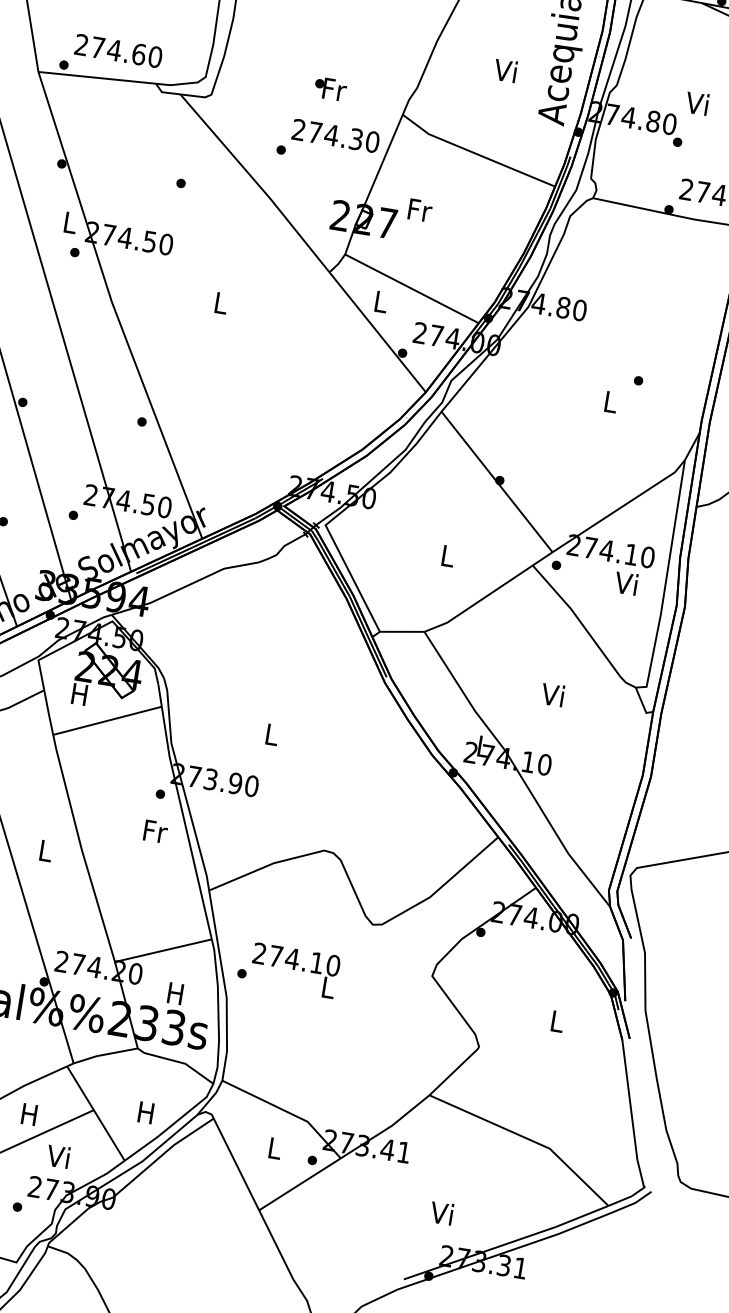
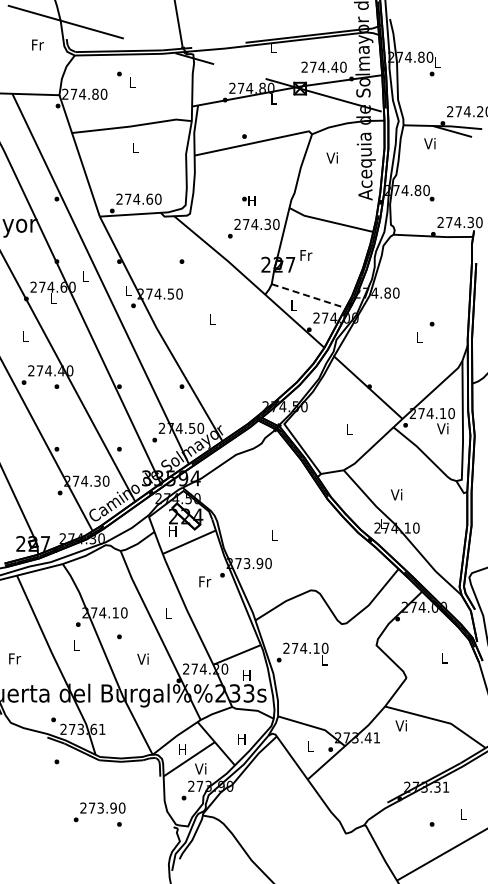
text: (504, 69) -> (331, 157), moved
text: (334, 88) -> (252, 200), Fr -> H
text: (696, 103) -> (429, 143), moved
line: (411, 289) -> (308, 296), solid -> dashed
text: (552, 694) -> (396, 494), moved
text: (156, 831) -> (205, 581), moved
text: (440, 1212) -> (400, 725), moved

